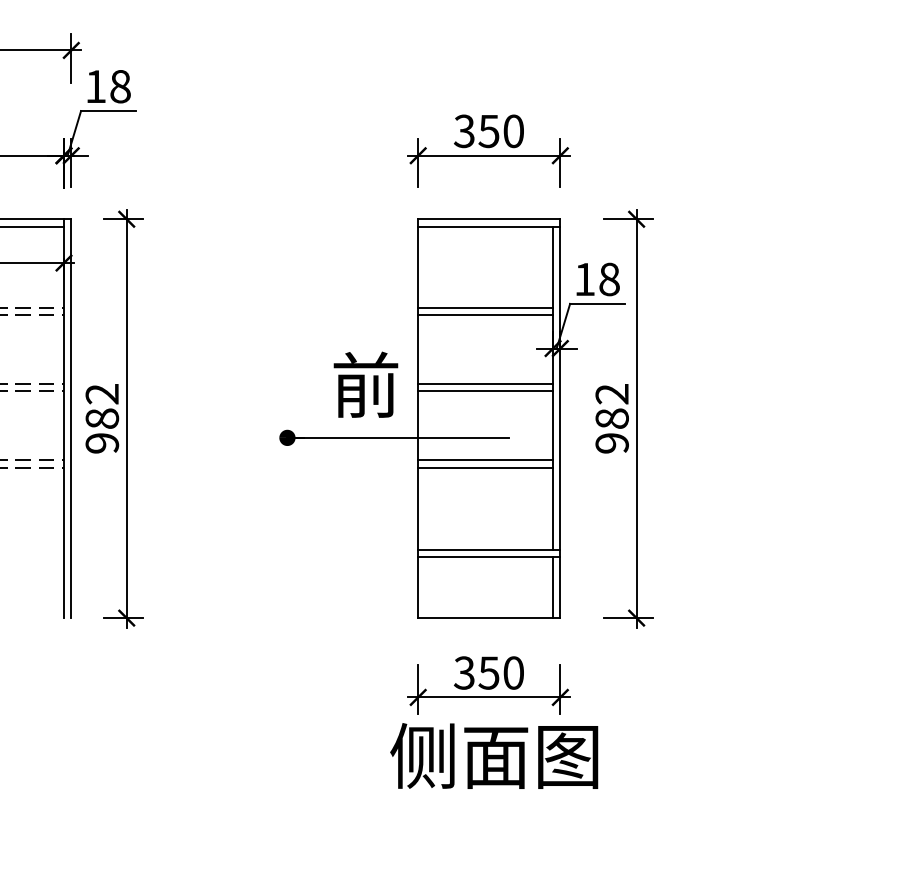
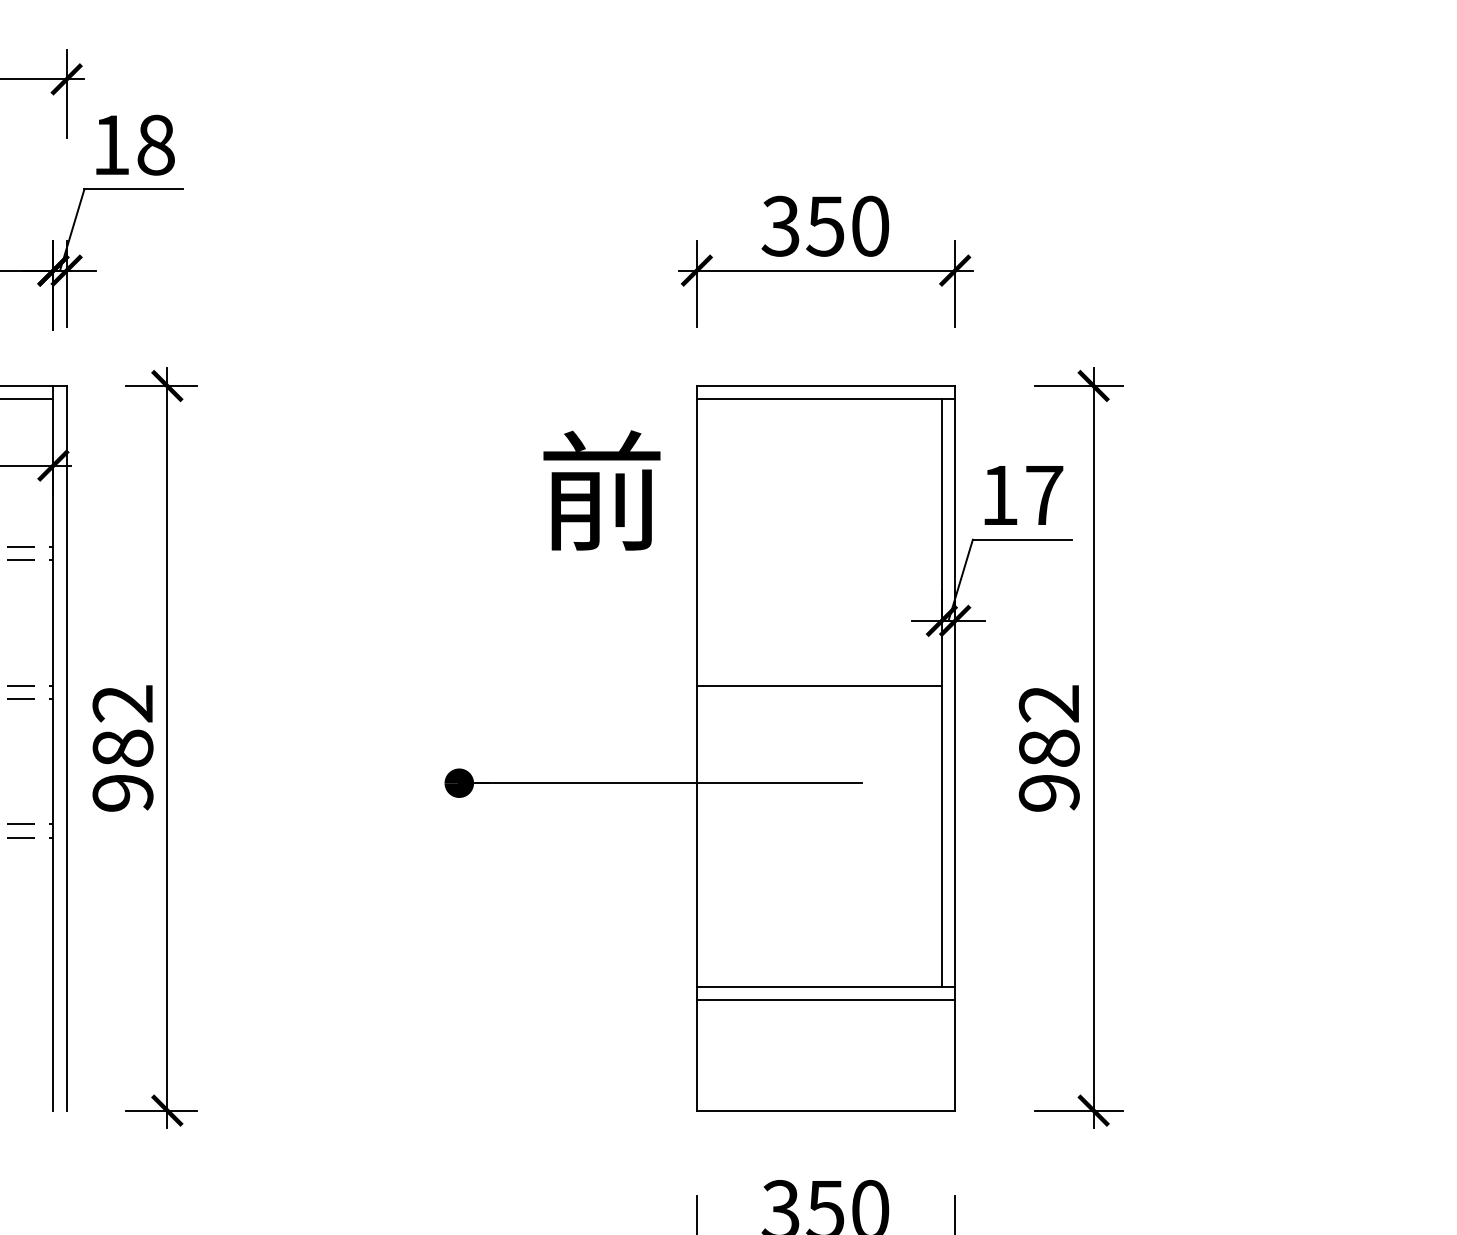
text: (609, 279) -> (1044, 495), 18 -> 17
line: (485, 307) -> (819, 546), removed
line: (485, 315) -> (819, 560), removed
text: (365, 384) -> (601, 490), moved
line: (485, 391) -> (819, 698), removed
line: (485, 460) -> (819, 824), removed
line: (485, 467) -> (819, 836), removed
line: (553, 587) -> (942, 1054), removed

